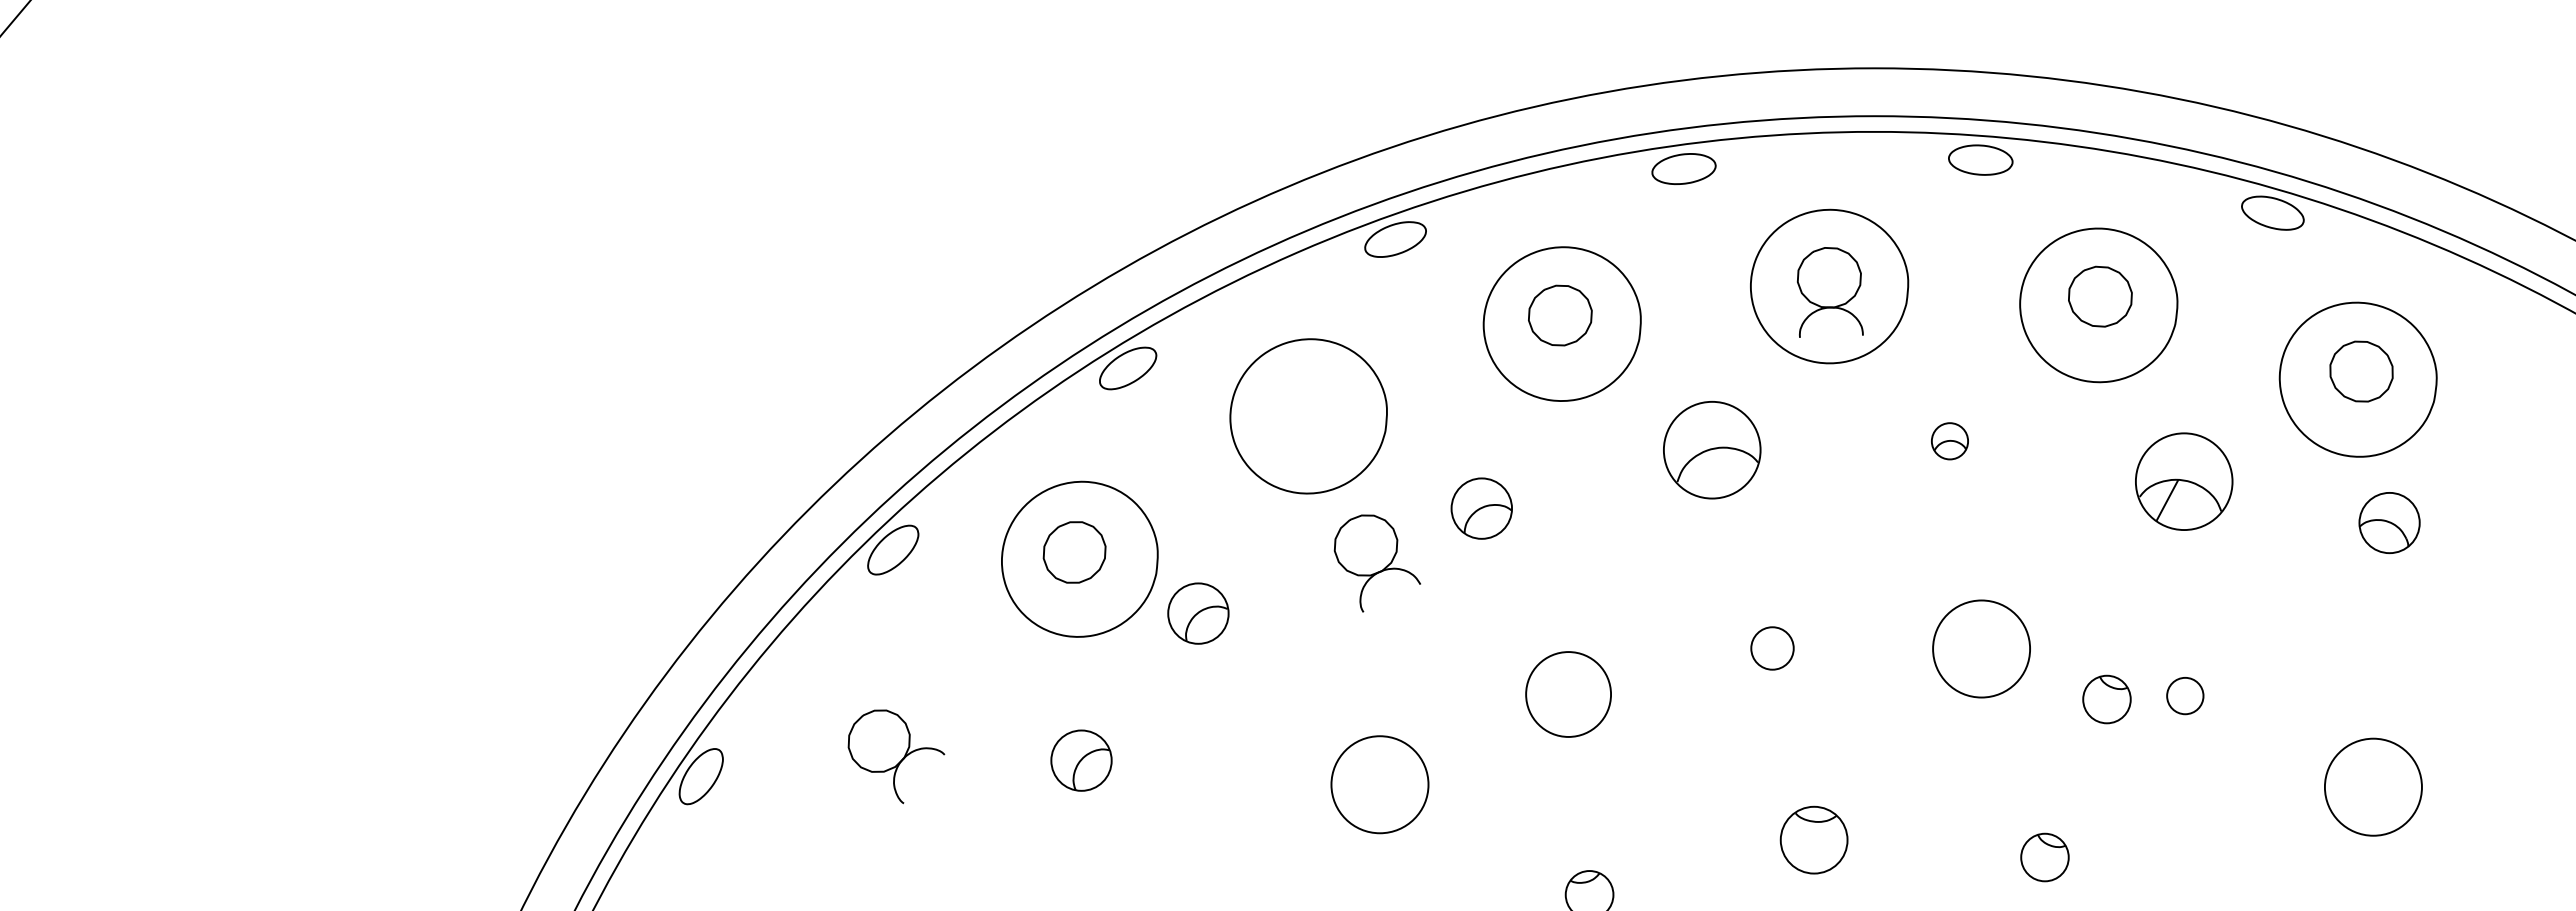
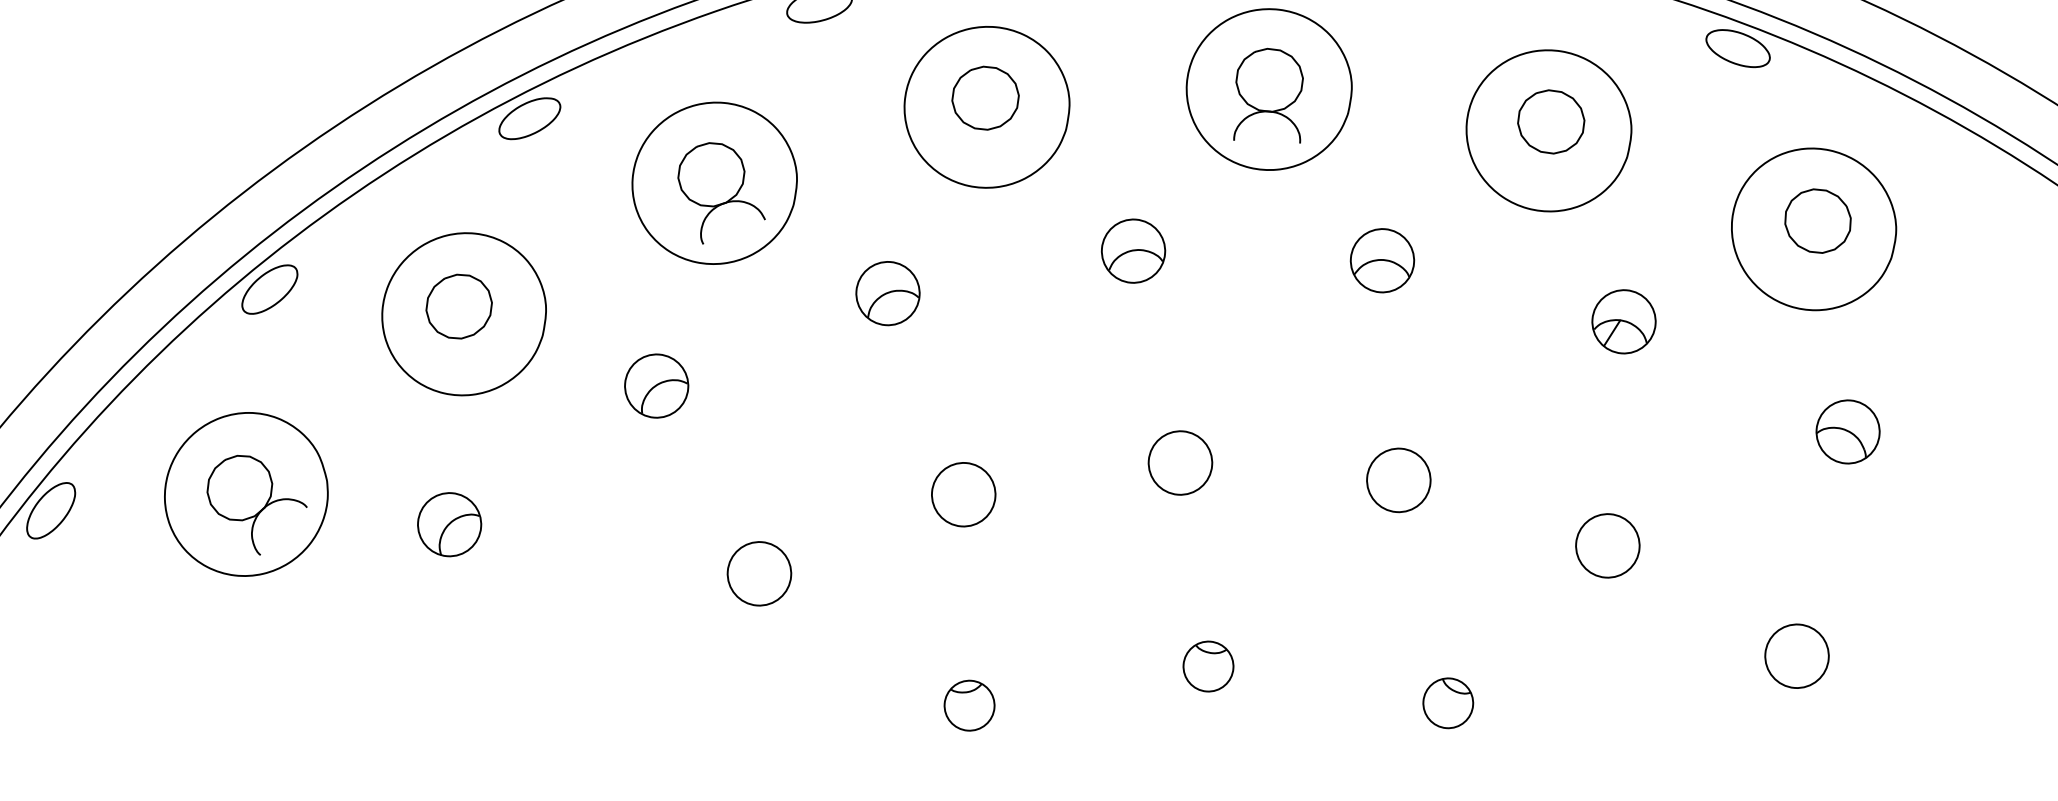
part: (1949, 441) -> (1381, 261), size x1.67
part: (1712, 450) -> (1133, 251), size x0.62
part: (2184, 481) -> (1624, 321), size x0.62
part: (2389, 523) -> (1847, 432), moved
part: (1376, 563) -> (720, 194), moved
part: (1198, 613) -> (656, 385), moved
circle: (1772, 648) -> (1180, 463), size x1.43
circle: (1981, 648) -> (1398, 479), size x0.62
circle: (1568, 694) -> (963, 494), size x0.71
circle: (2184, 695) -> (1607, 545), size x1.67
part: (2106, 699) -> (1525, 543), removed
part: (885, 746) -> (246, 494), added
circle: (1379, 784) -> (758, 573), size x0.62
circle: (2373, 786) -> (1797, 655), size x0.62
part: (1813, 839) -> (1207, 665), size x0.71

